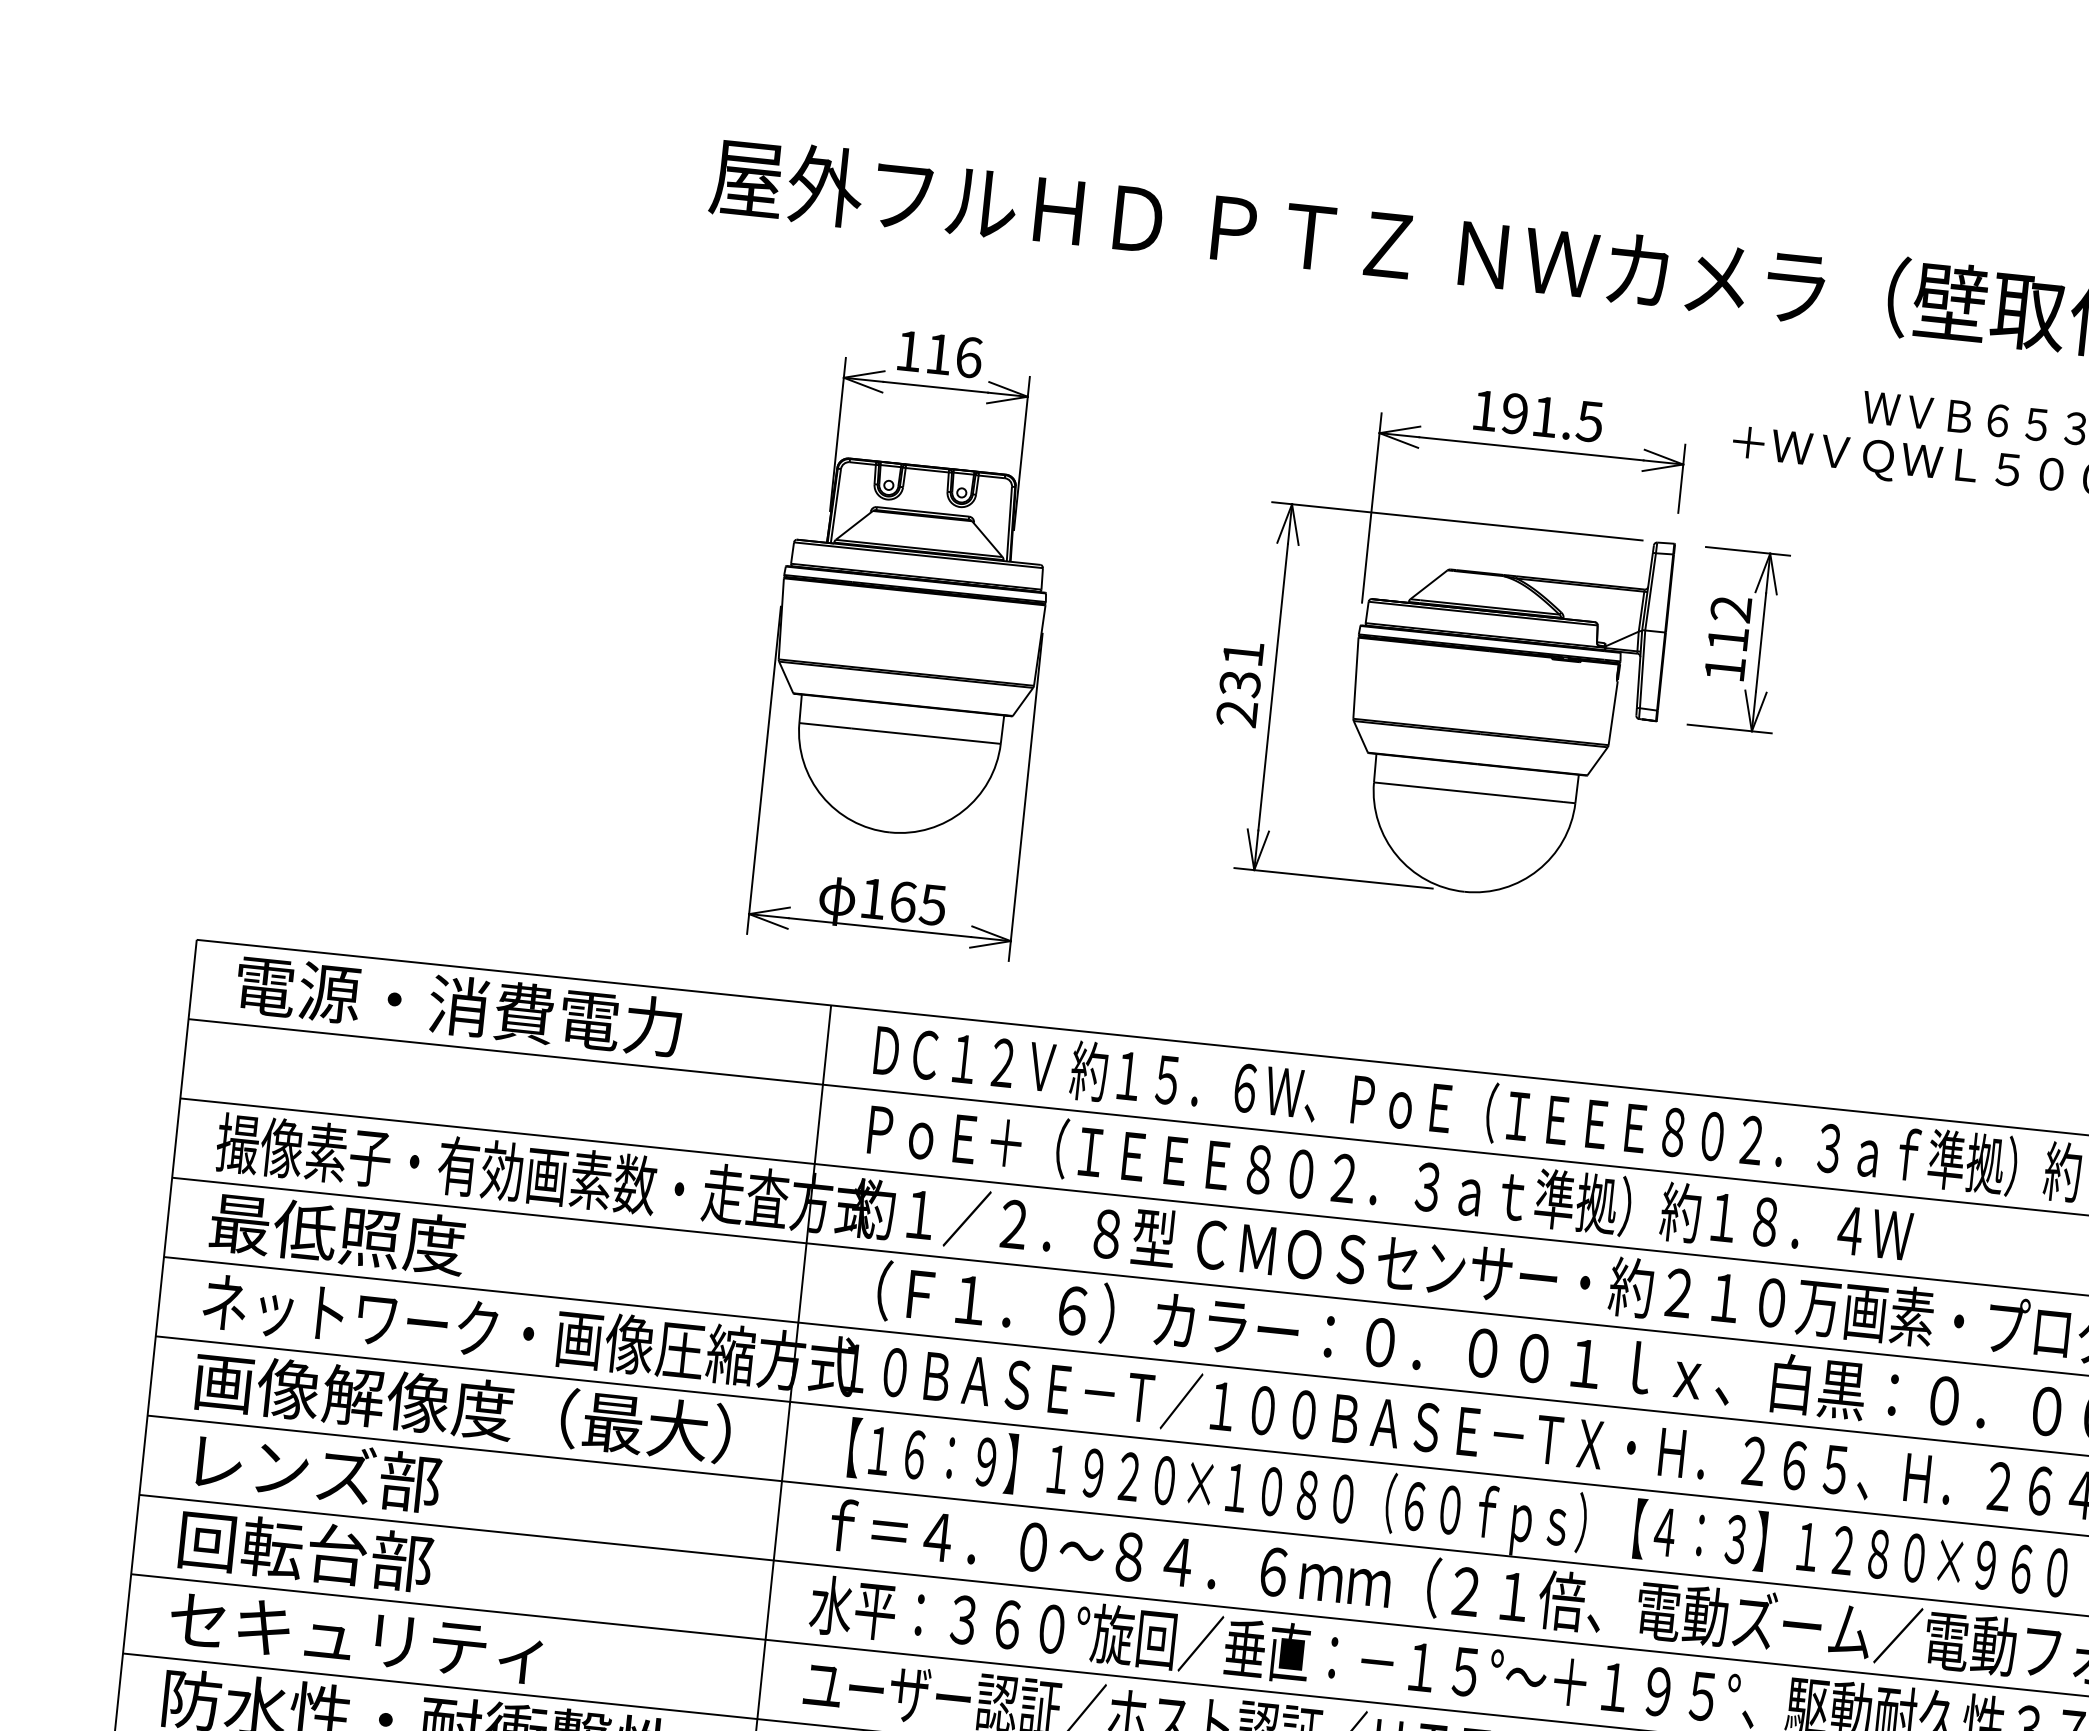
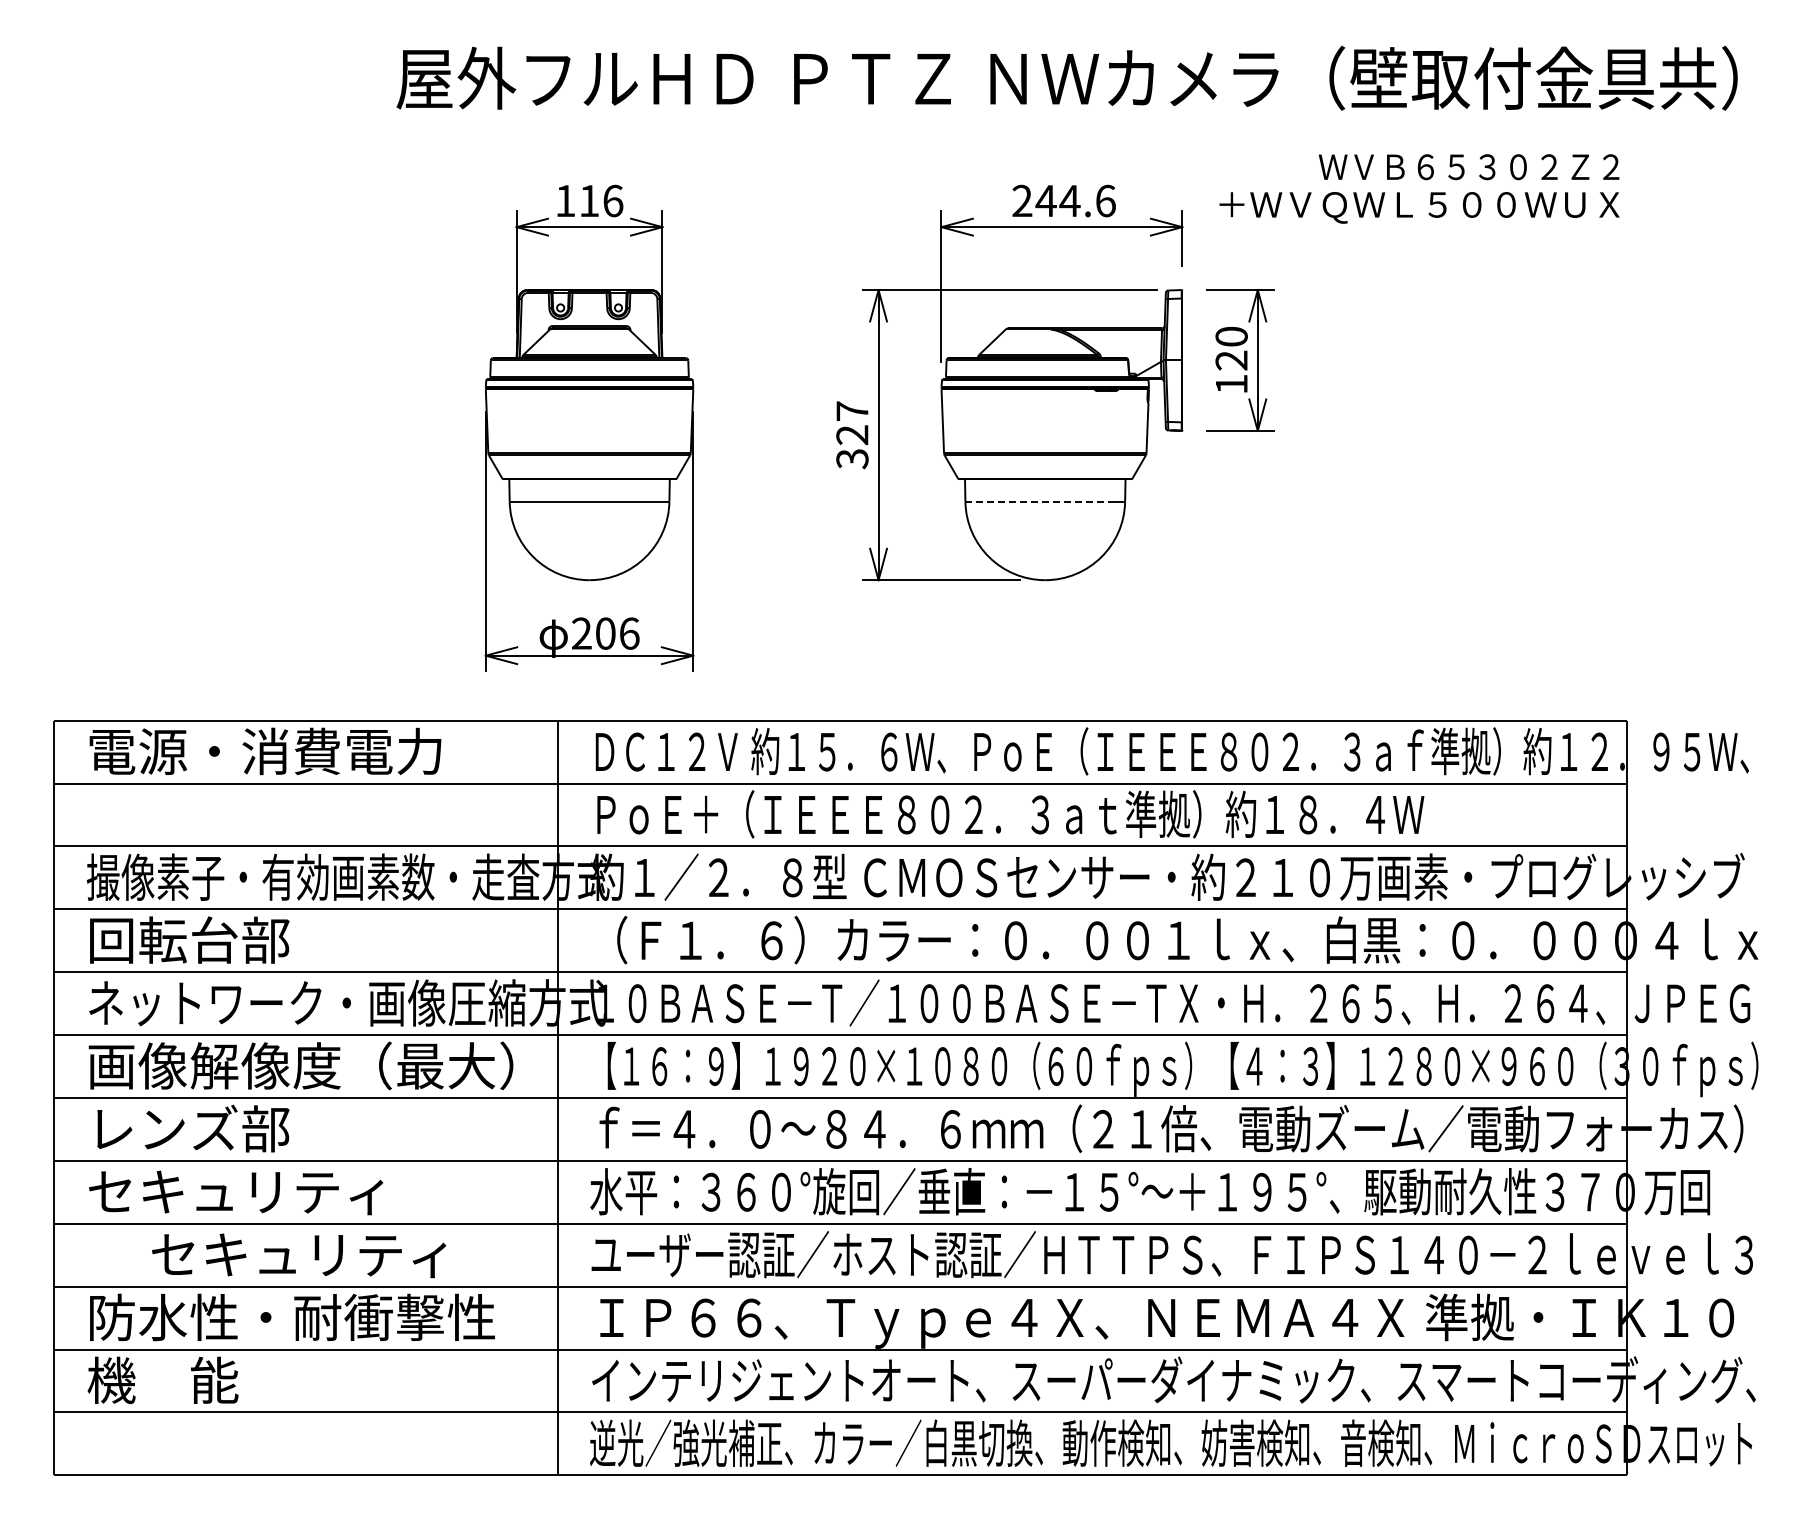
text: (1536, 415) -> (1063, 200), 191.5 -> 244.6
text: (1729, 623) -> (1231, 348), 112 -> 120
text: (1240, 684) -> (852, 435), 231 -> 327
line: (1468, 791) -> (1040, 501), solid -> dashed
text: (903, 901) -> (605, 633), 165 -> 206
text: (337, 1233) -> (188, 939), 最低照度 -> 回転台部
text: (365, 1557) -> (236, 1191), 回転台部 -> セキュリティ
text: (356, 1637) -> (299, 1255), moved

